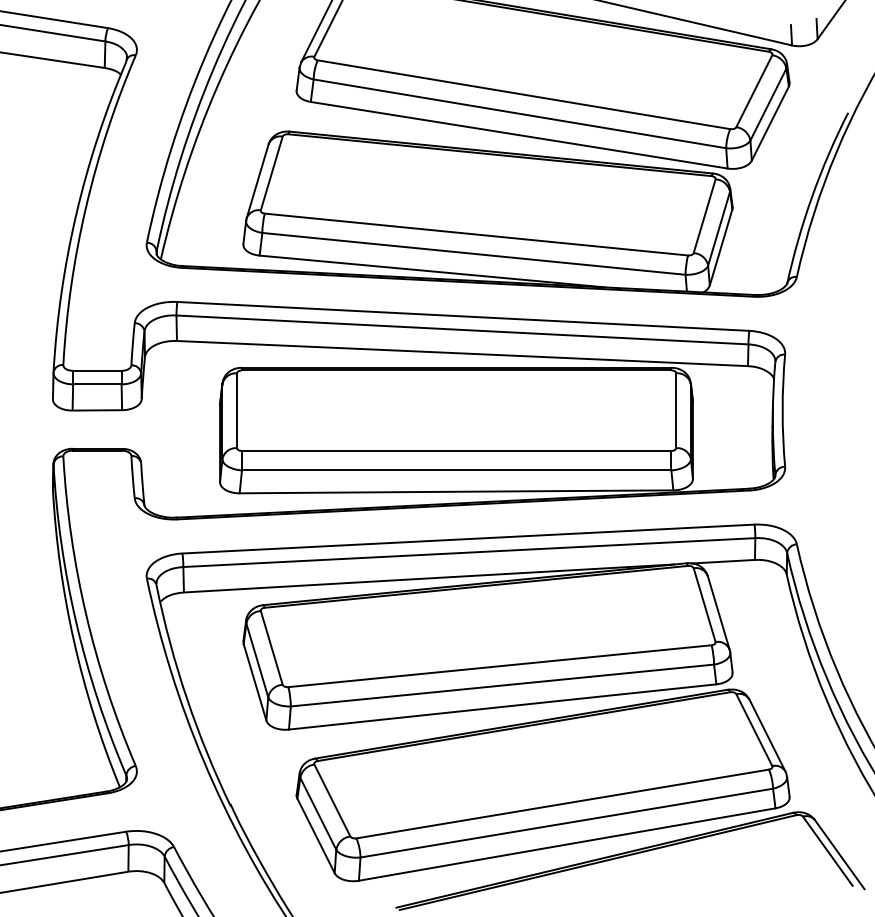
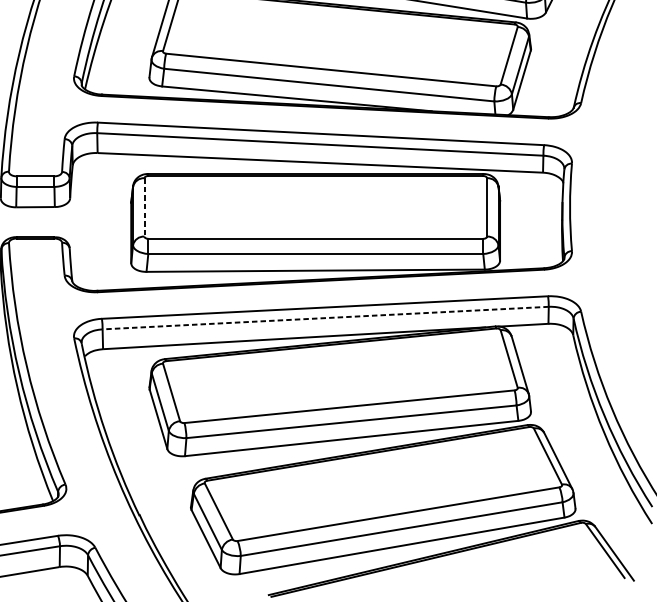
line: (237, 411) -> (144, 208), solid -> dashed
line: (468, 552) -> (325, 318), solid -> dashed

